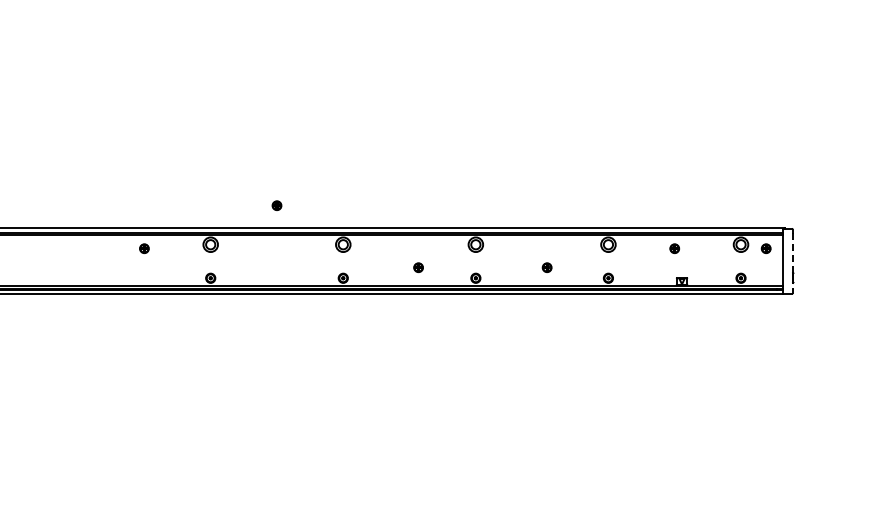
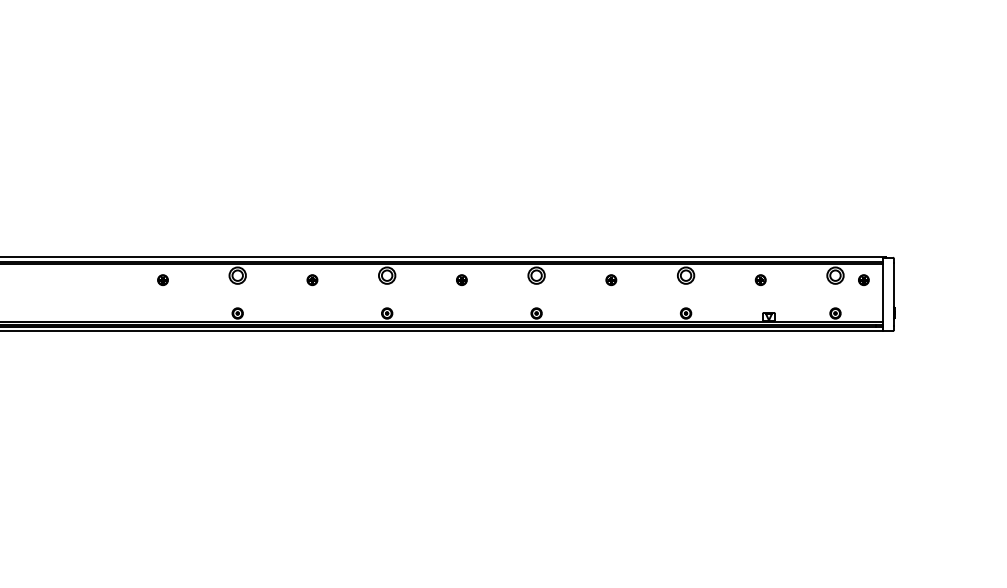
part: (276, 205) -> (311, 279), moved
line: (792, 261) -> (893, 294), dashed -> solid
part: (418, 267) -> (461, 279), moved
part: (546, 267) -> (610, 279), moved

